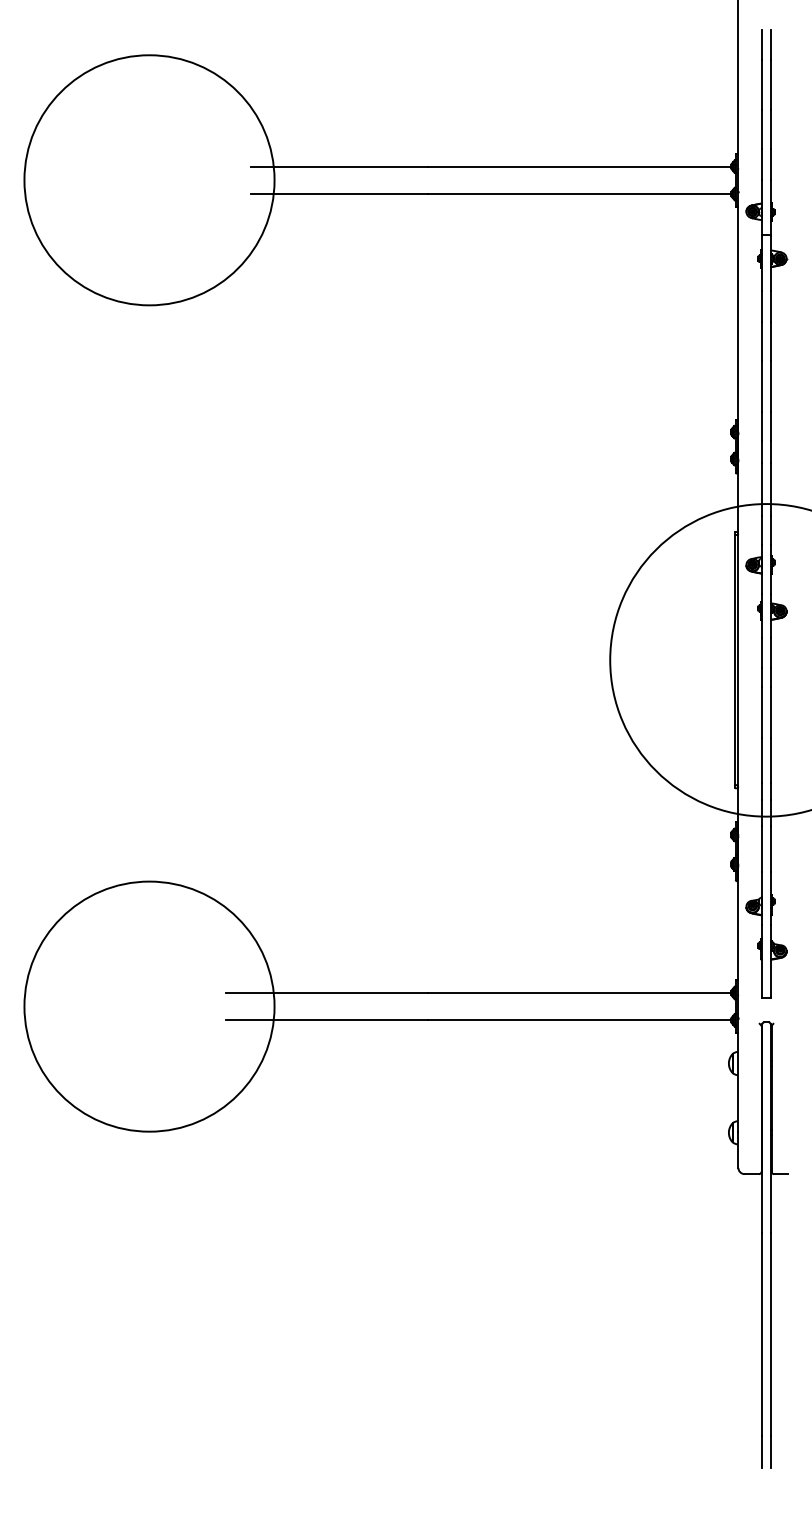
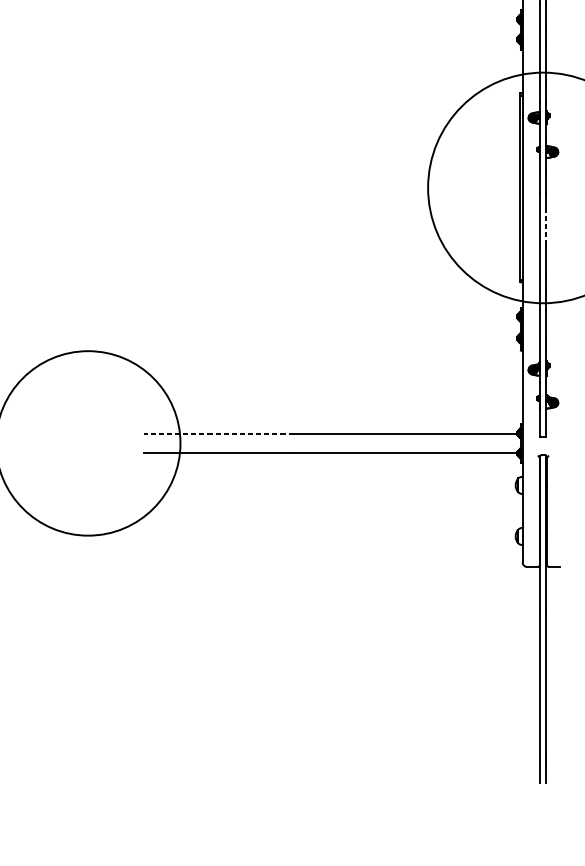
line: (770, 711) -> (546, 225), solid -> dashed
line: (326, 993) -> (218, 433), solid -> dashed

